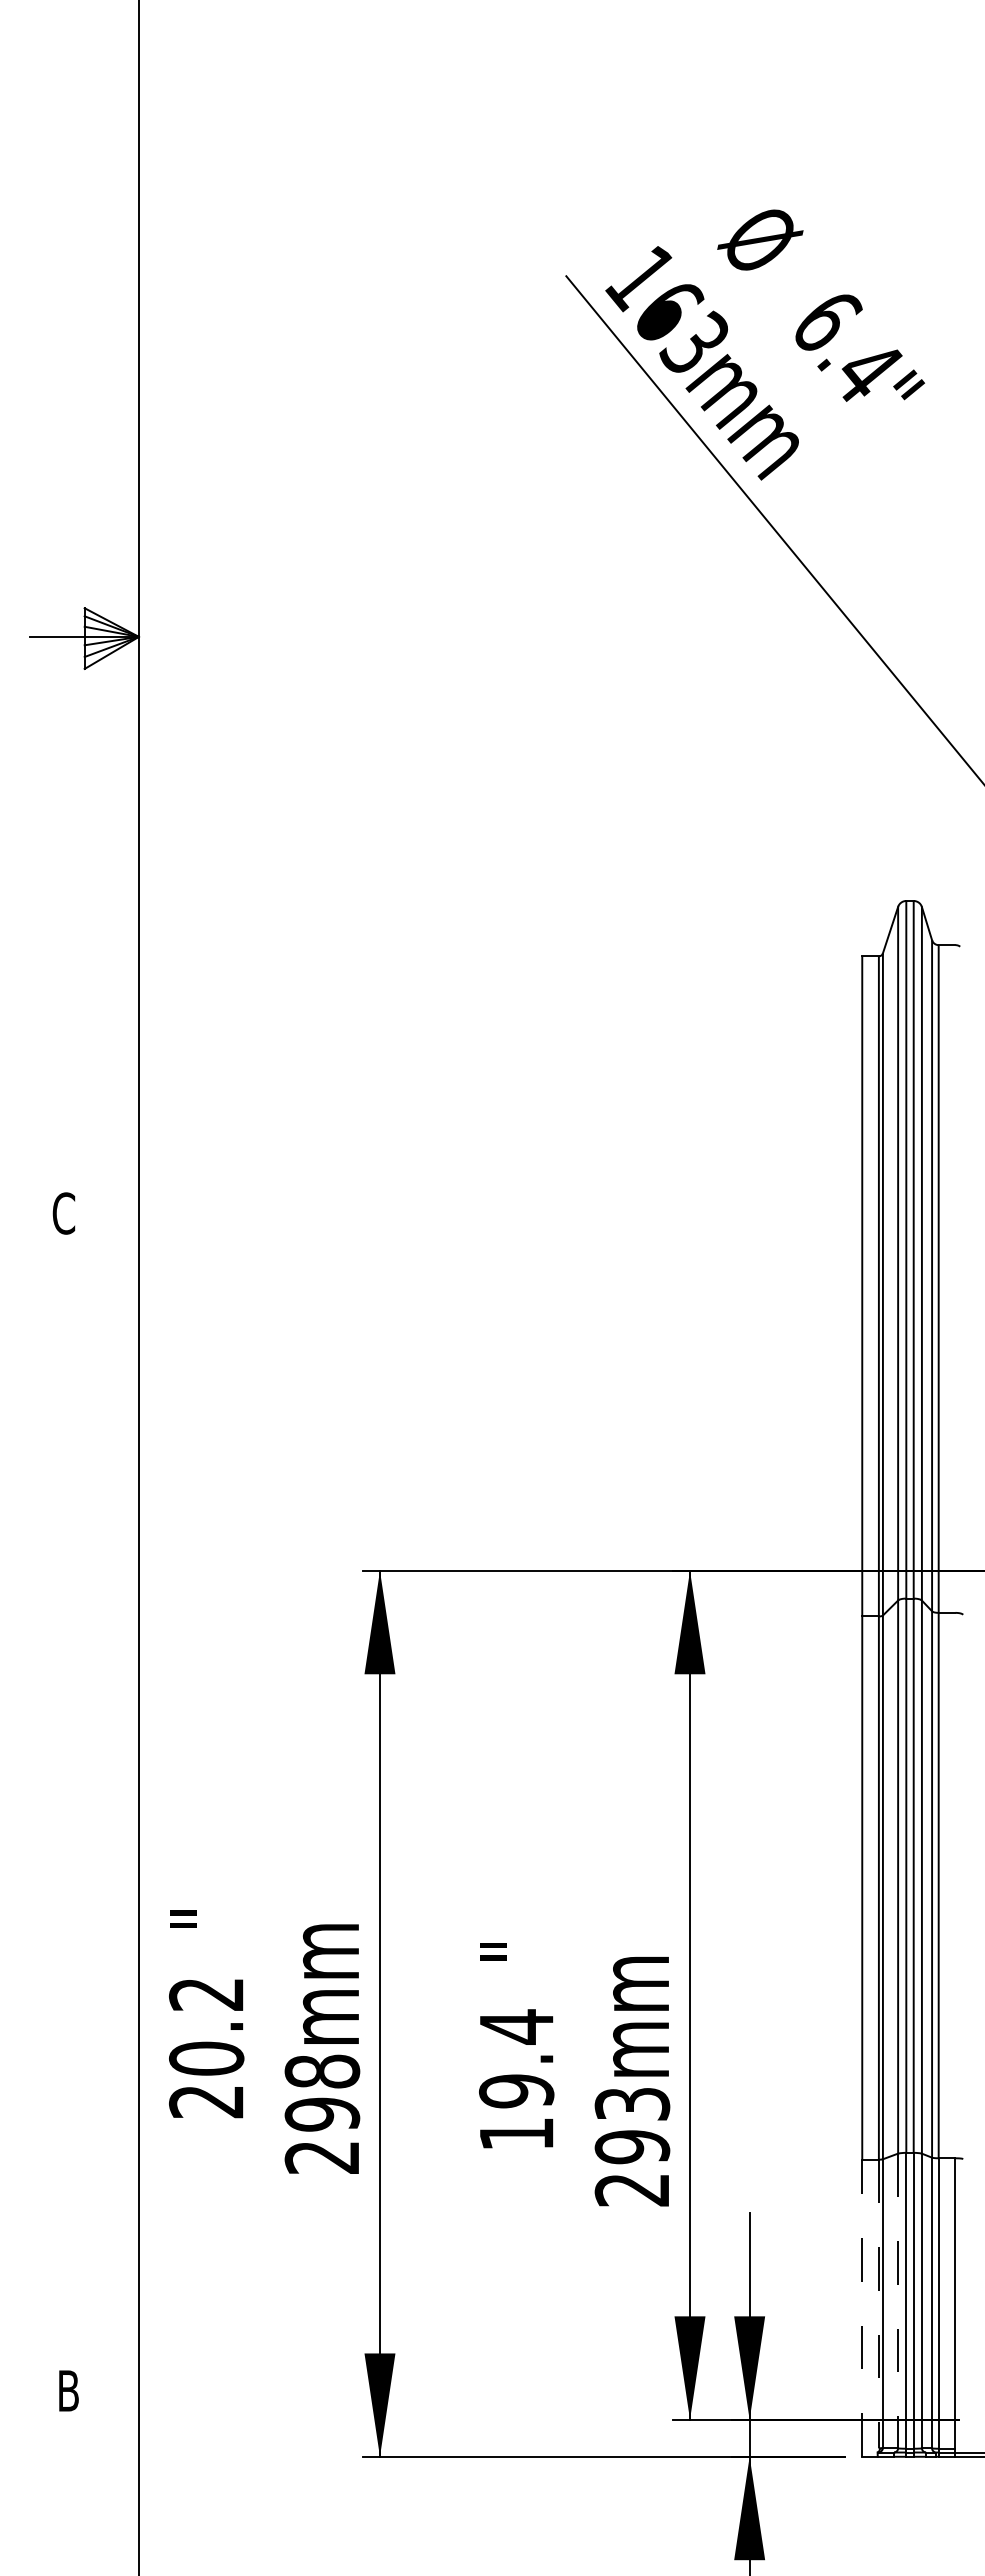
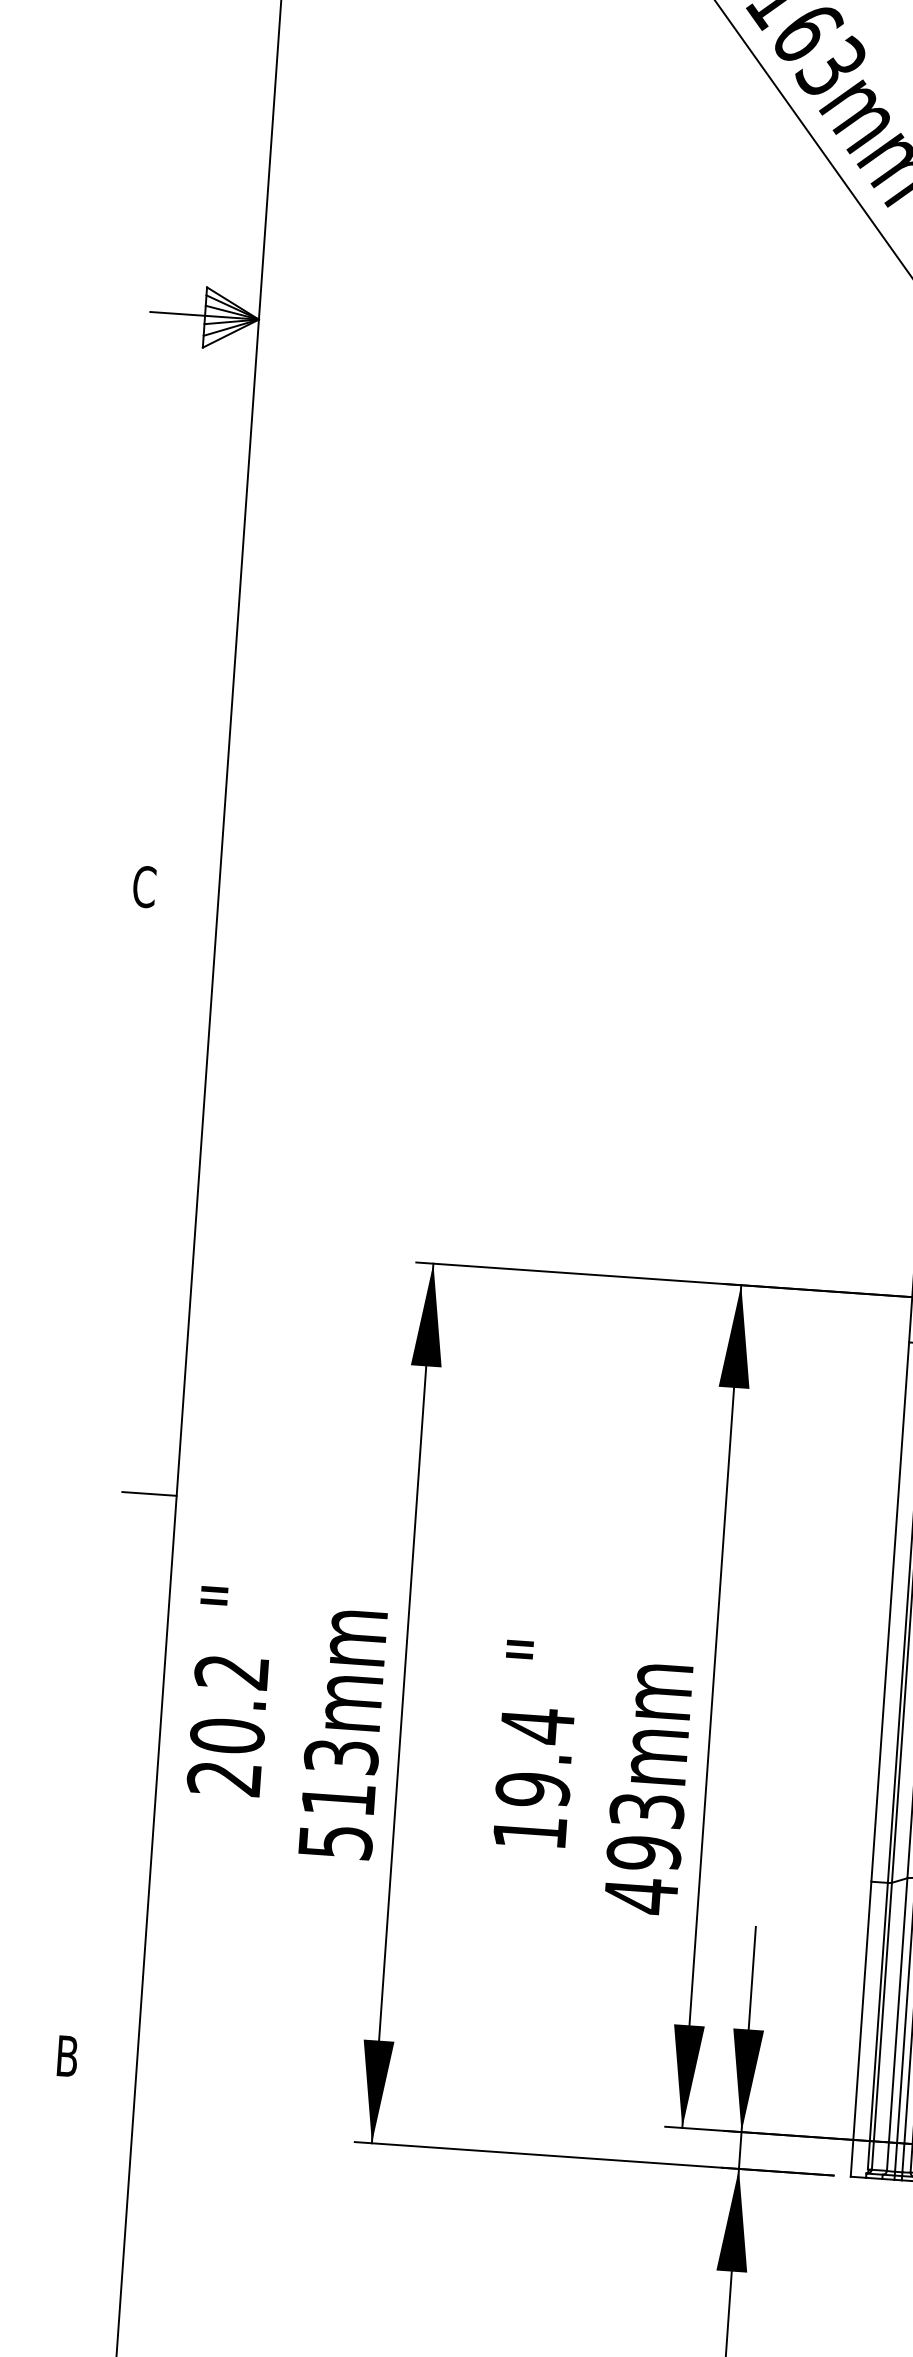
line: (111, 1821) -> (149, 1493), added
text: (322, 2113) -> (338, 1798), 298mm -> 513mm
text: (631, 2190) -> (640, 1896), 293mm -> 493mm
line: (898, 2301) -> (897, 2025), dashed -> solid
line: (878, 2304) -> (877, 2026), dashed -> solid
line: (862, 2308) -> (861, 2029), dashed -> solid

